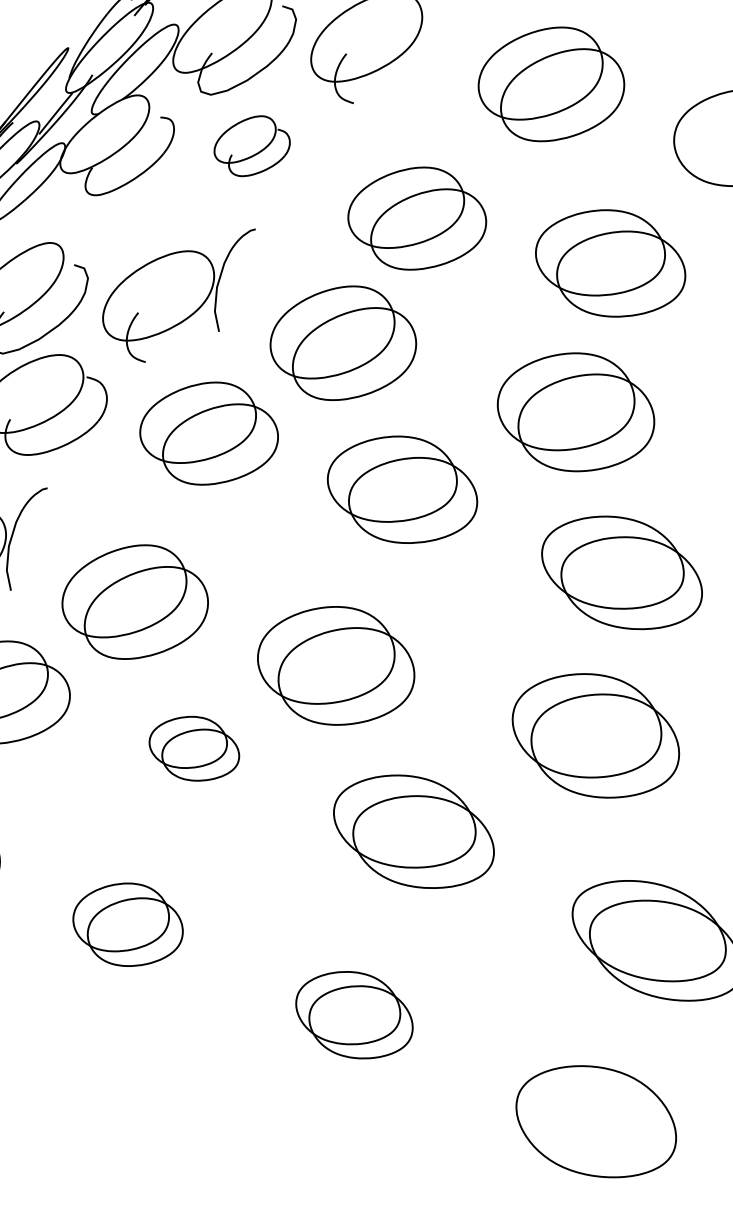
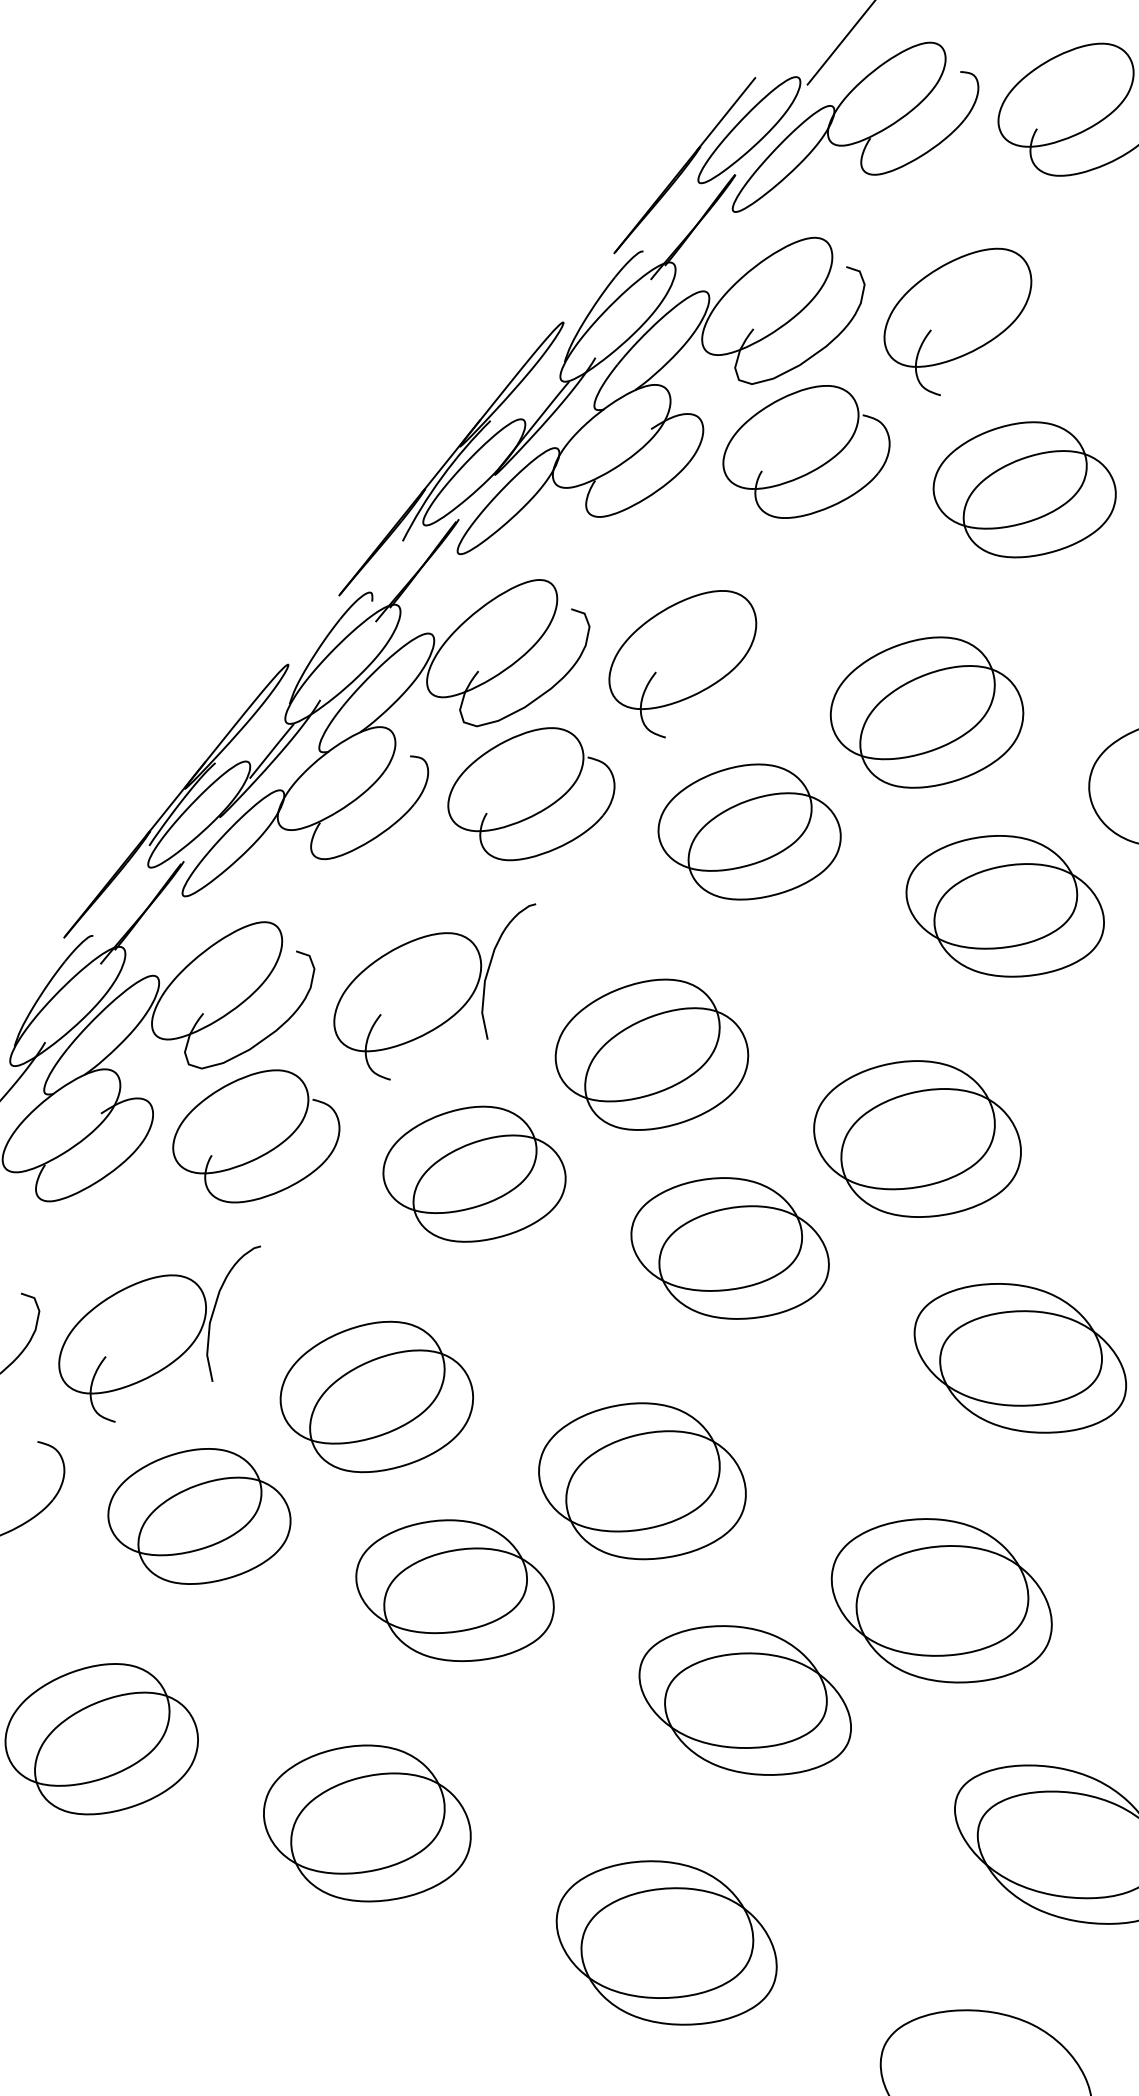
part: (252, 146) -> (531, 794), size x1.67
part: (417, 218) -> (749, 831), moved
part: (610, 263) -> (1004, 906), moved
part: (576, 411) -> (917, 1138), moved
part: (595, 735) -> (941, 1600), moved
part: (193, 748) -> (454, 1590), size x1.67
part: (128, 924) -> (367, 1823), size x1.43
part: (354, 1014) -> (666, 1942), size x1.43

